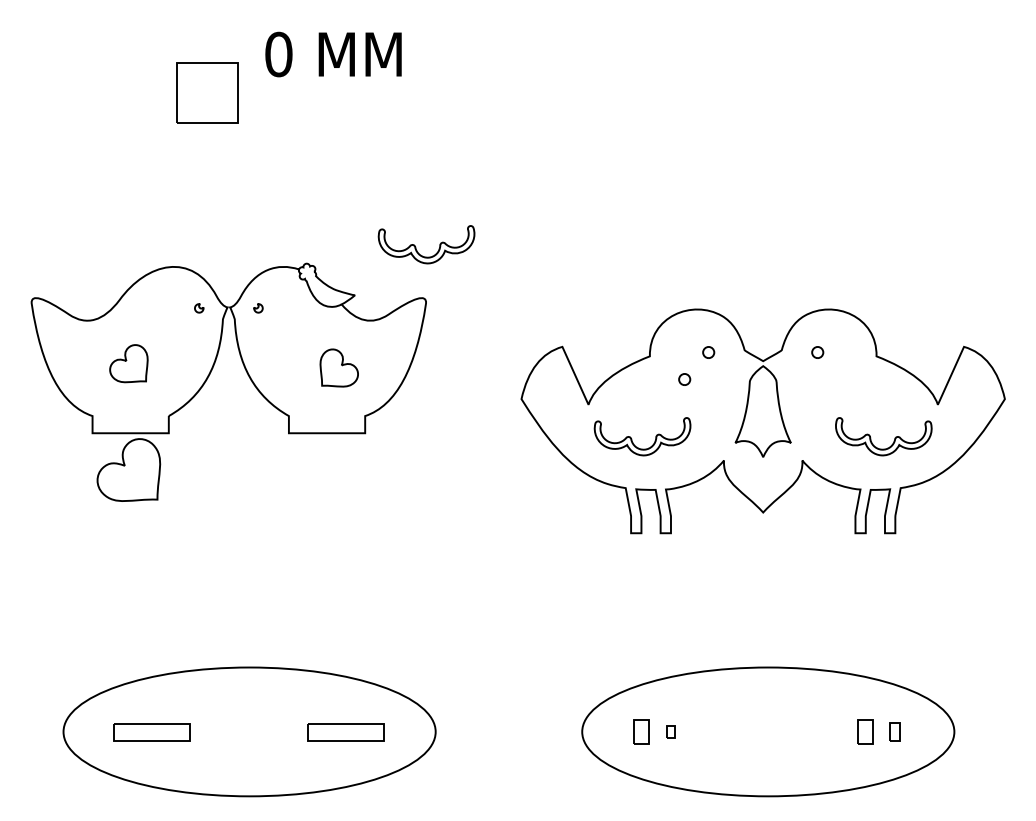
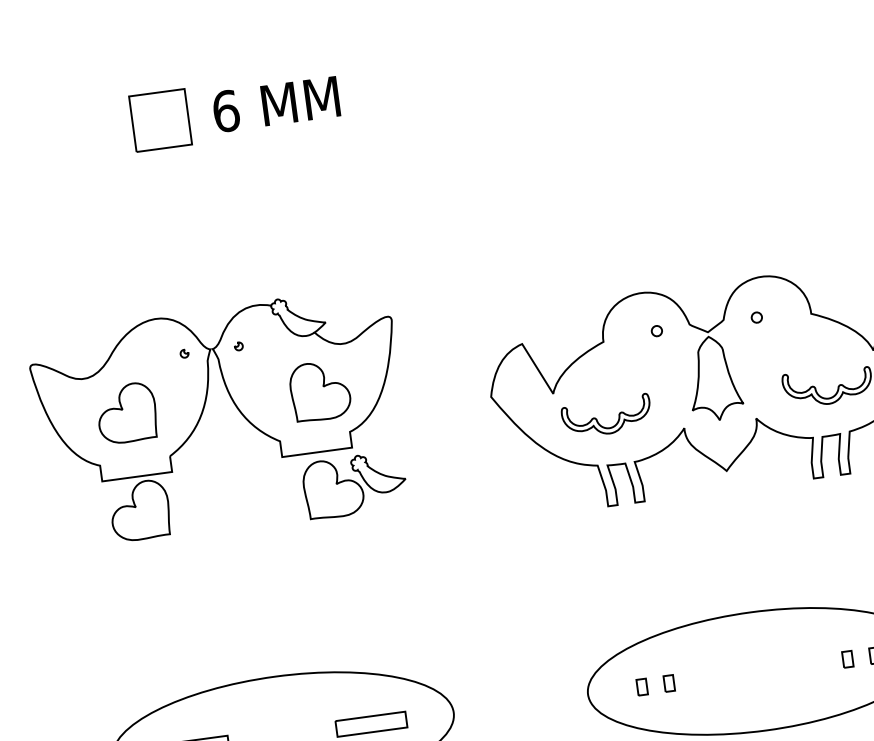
text: (278, 54) -> (225, 111), 0 -> 6
part: (207, 92) -> (160, 120), moved
part: (416, 247) -> (376, 271), removed
part: (128, 363) -> (126, 413), size x1.67
part: (339, 367) -> (320, 390), size x1.67
part: (684, 379) -> (638, 358), removed
part: (362, 473) -> (354, 484), added
part: (641, 731) -> (642, 686), size x0.71
part: (670, 731) -> (668, 683), size x1.43
part: (865, 731) -> (847, 658), size x0.71

